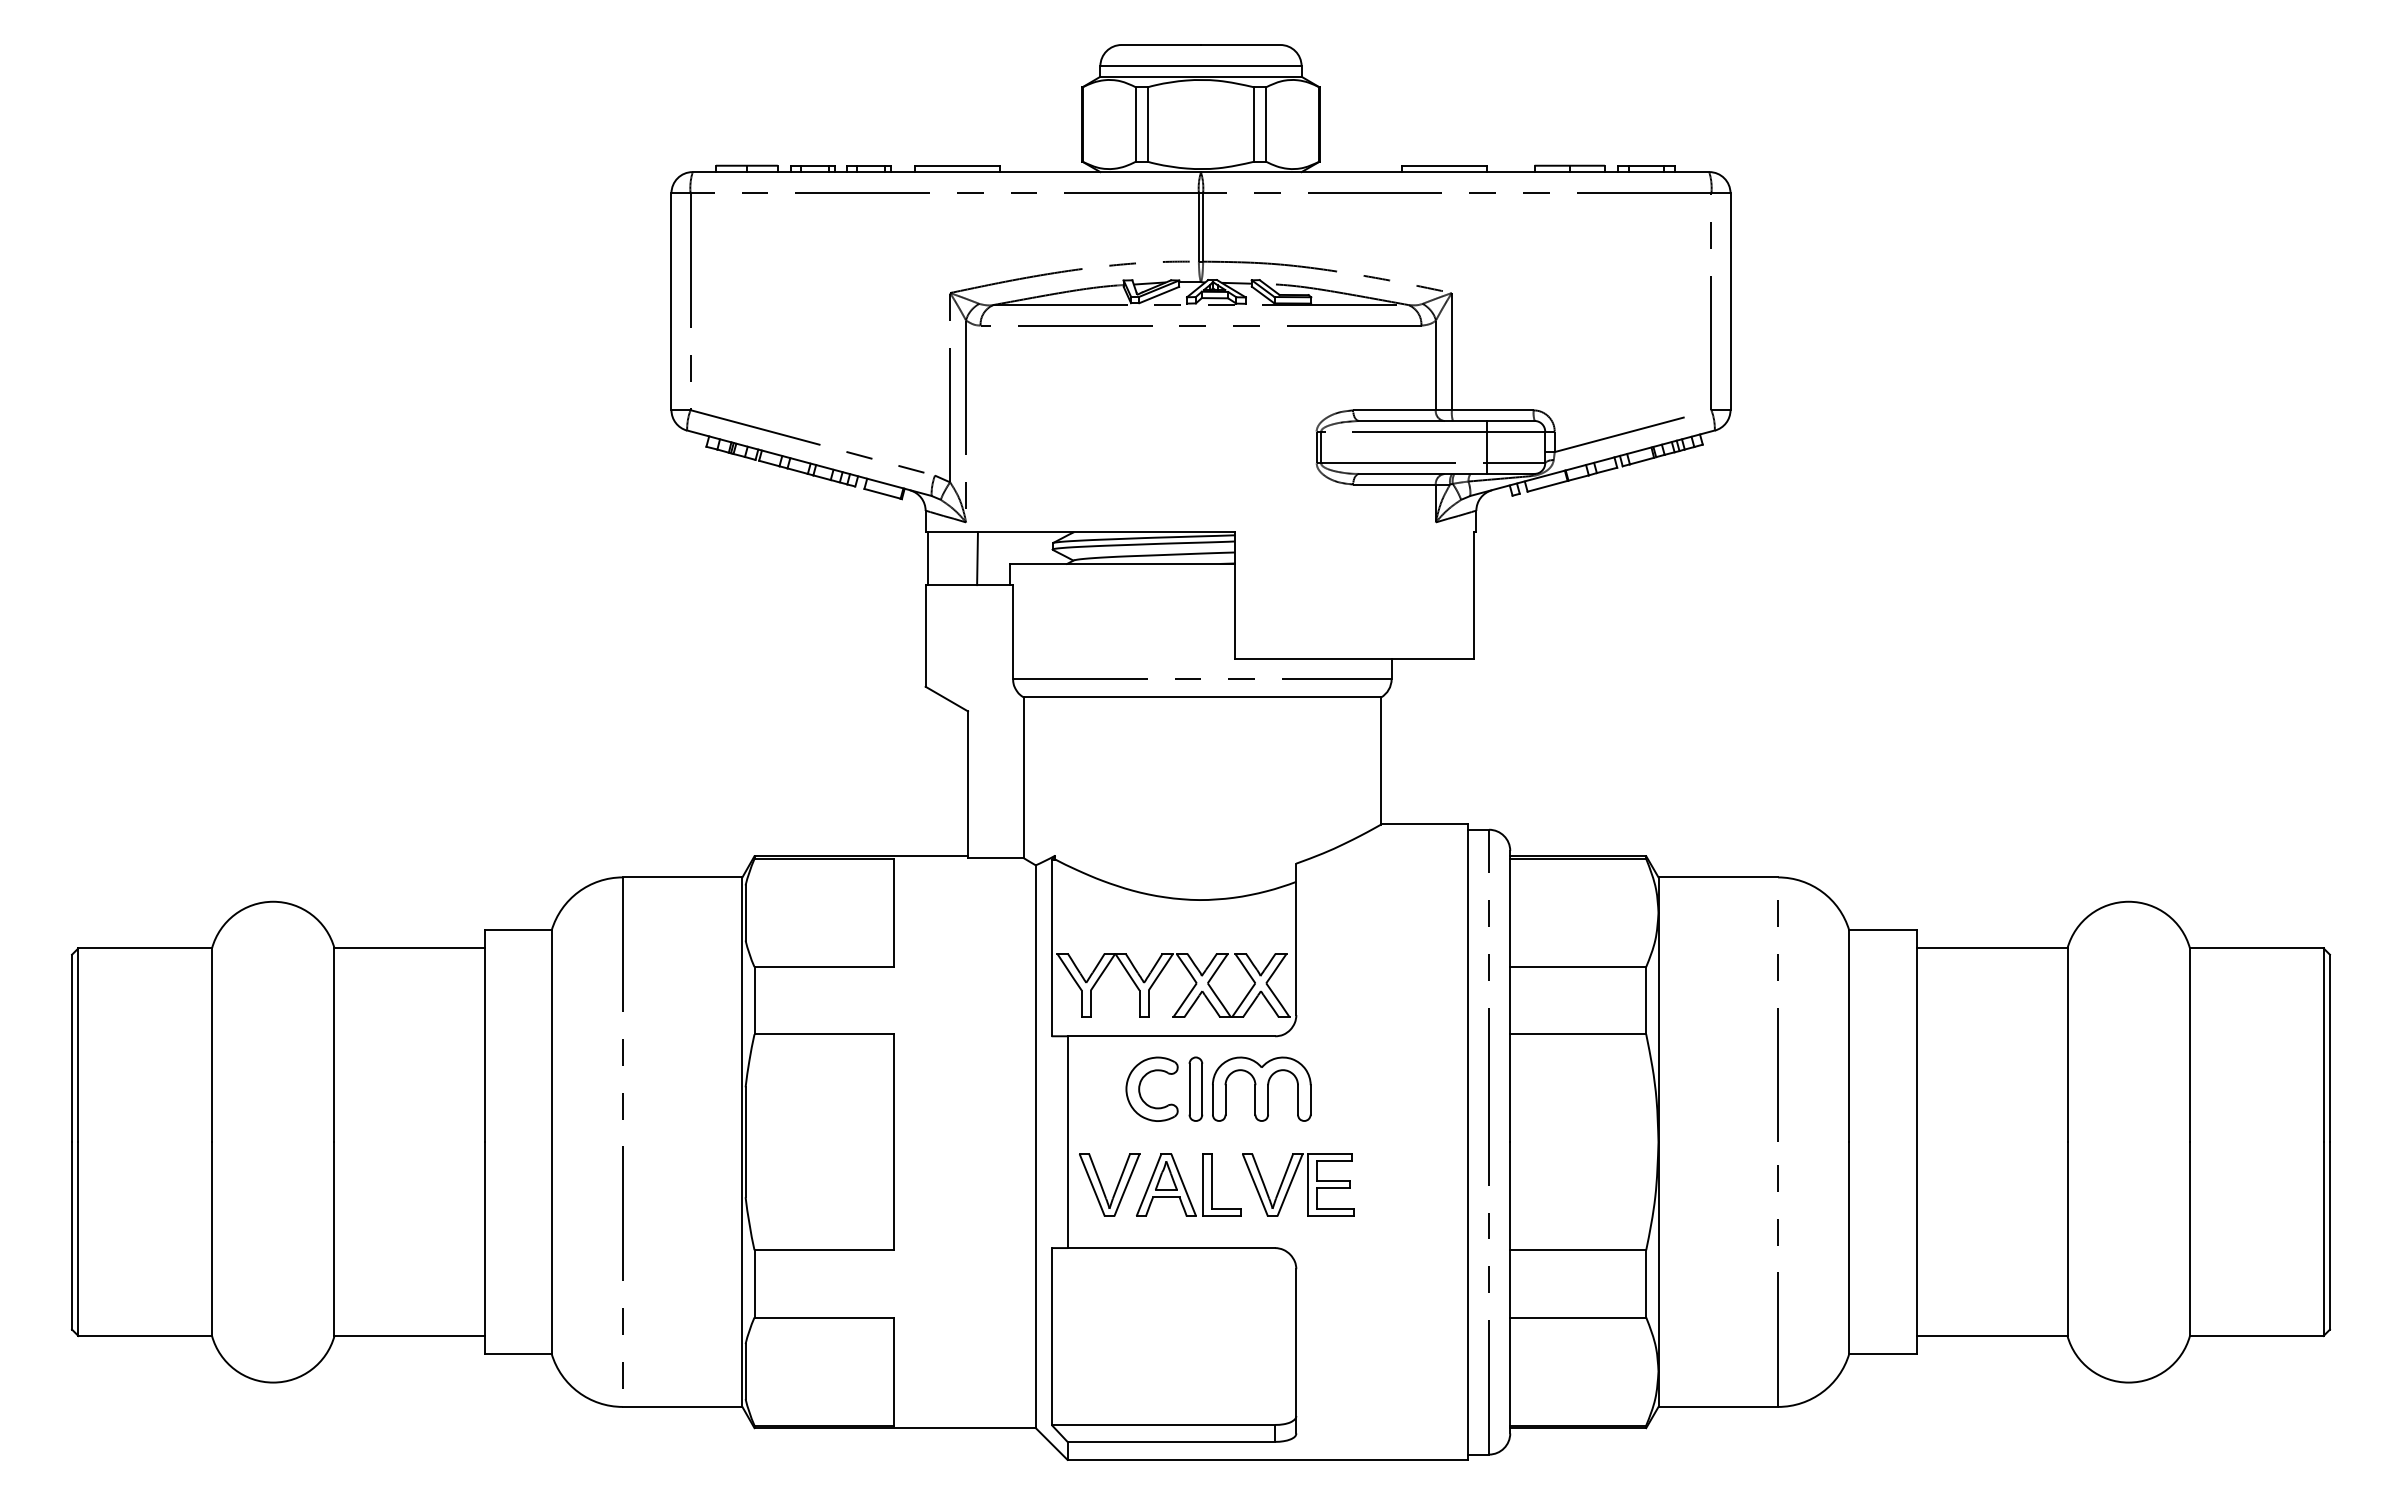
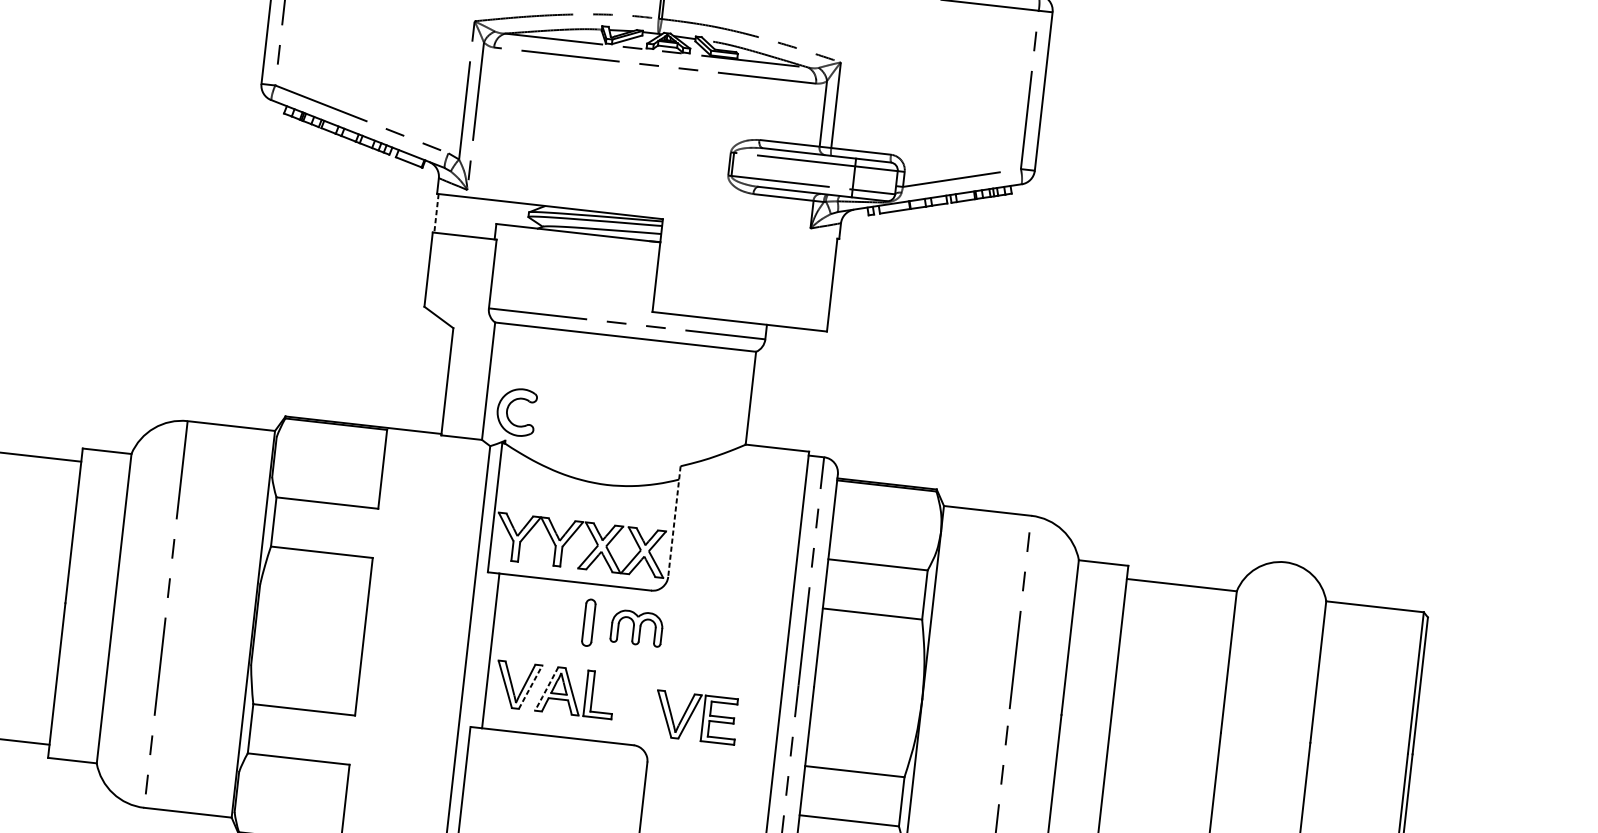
line: (977, 558) -> (472, 217), removed
line: (927, 559) -> (436, 213), solid -> dashed
line: (1296, 939) -> (674, 521), solid -> dashed
part: (1140, 1088) -> (508, 410), moved
part: (1261, 1088) -> (636, 627), size x0.7
part: (1292, 1182) -> (692, 715), moved
line: (1127, 1184) -> (531, 686), solid -> dashed
line: (1148, 1185) -> (546, 689), solid -> dashed

